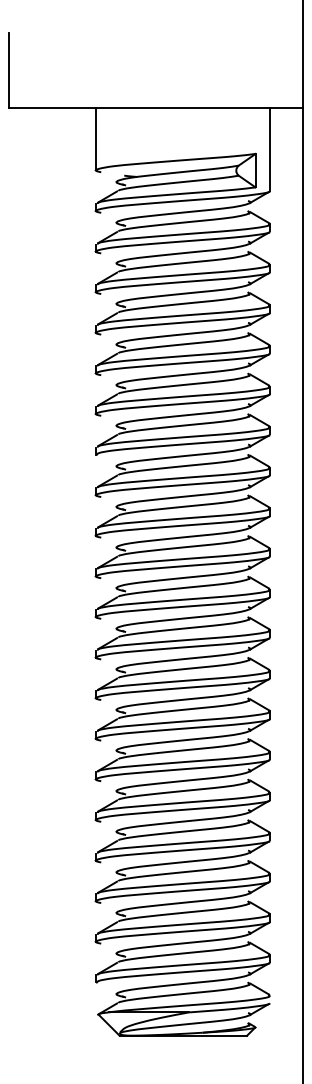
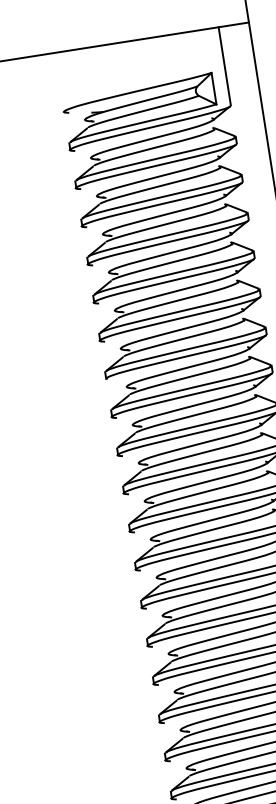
line: (96, 138) -> (59, 81), removed

